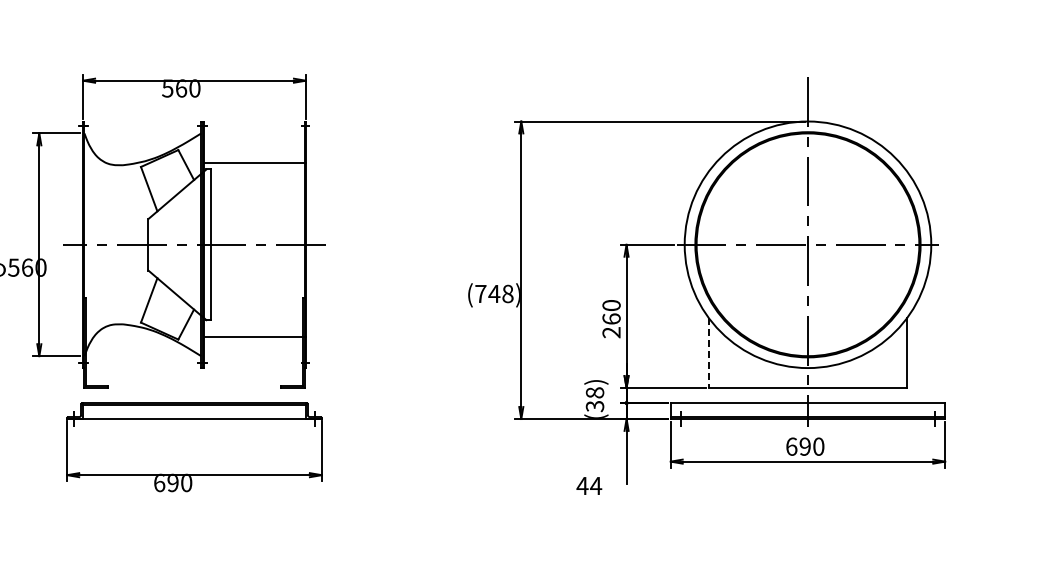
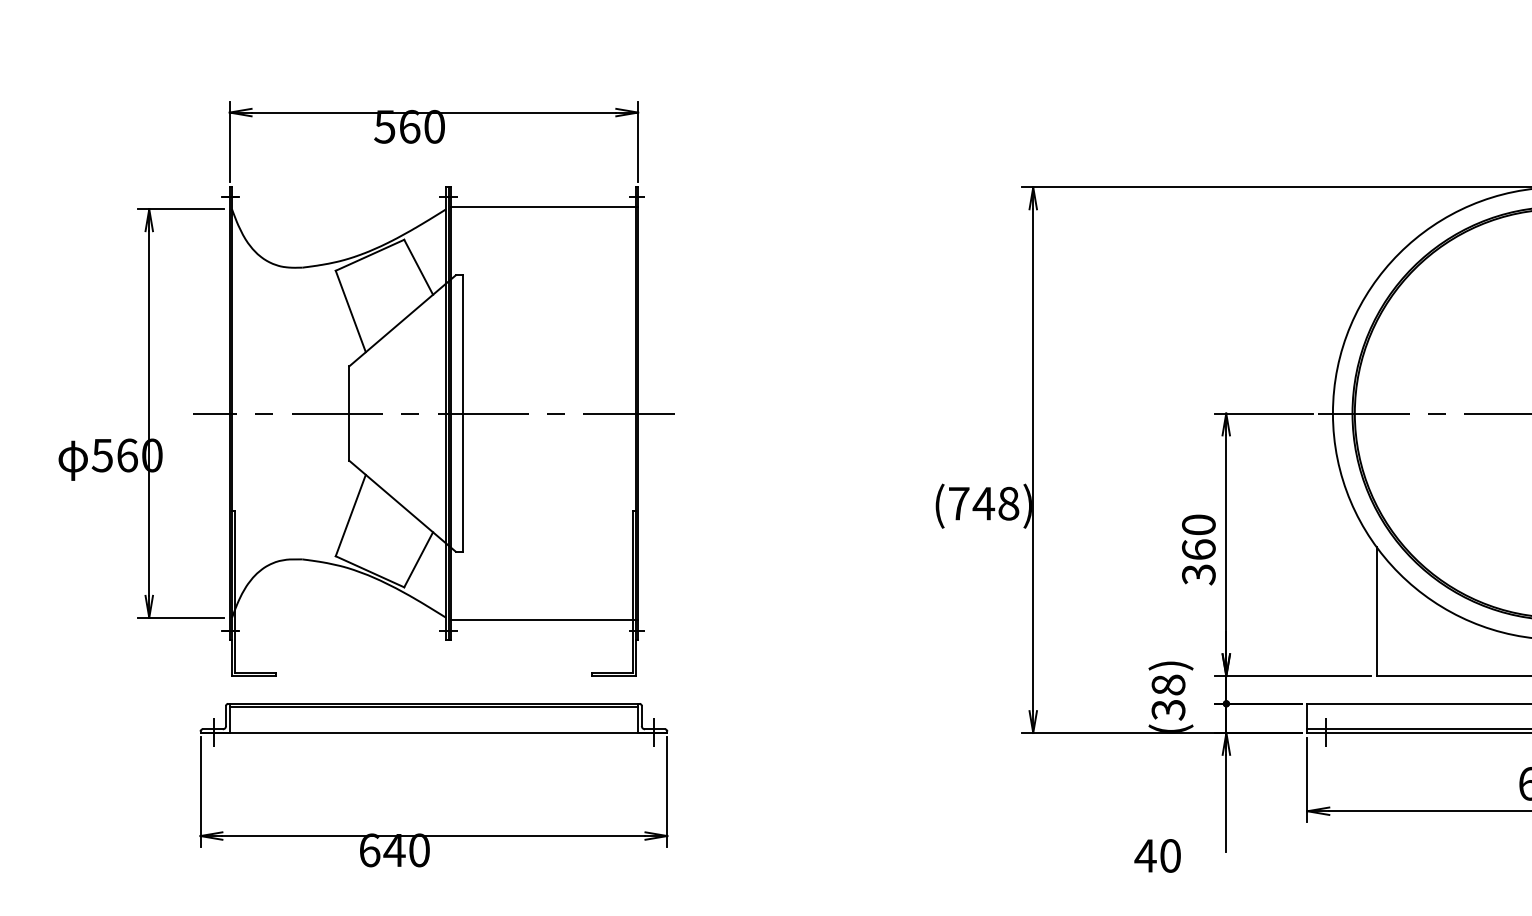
line: (254, 163) -> (543, 207), moved
text: (611, 332) -> (1198, 574), 260 -> 360
line: (254, 337) -> (543, 620), moved
line: (708, 353) -> (1376, 612), dashed -> solid
text: (173, 482) -> (395, 849), 690 -> 640
text: (596, 485) -> (1171, 854), 44 -> 40

